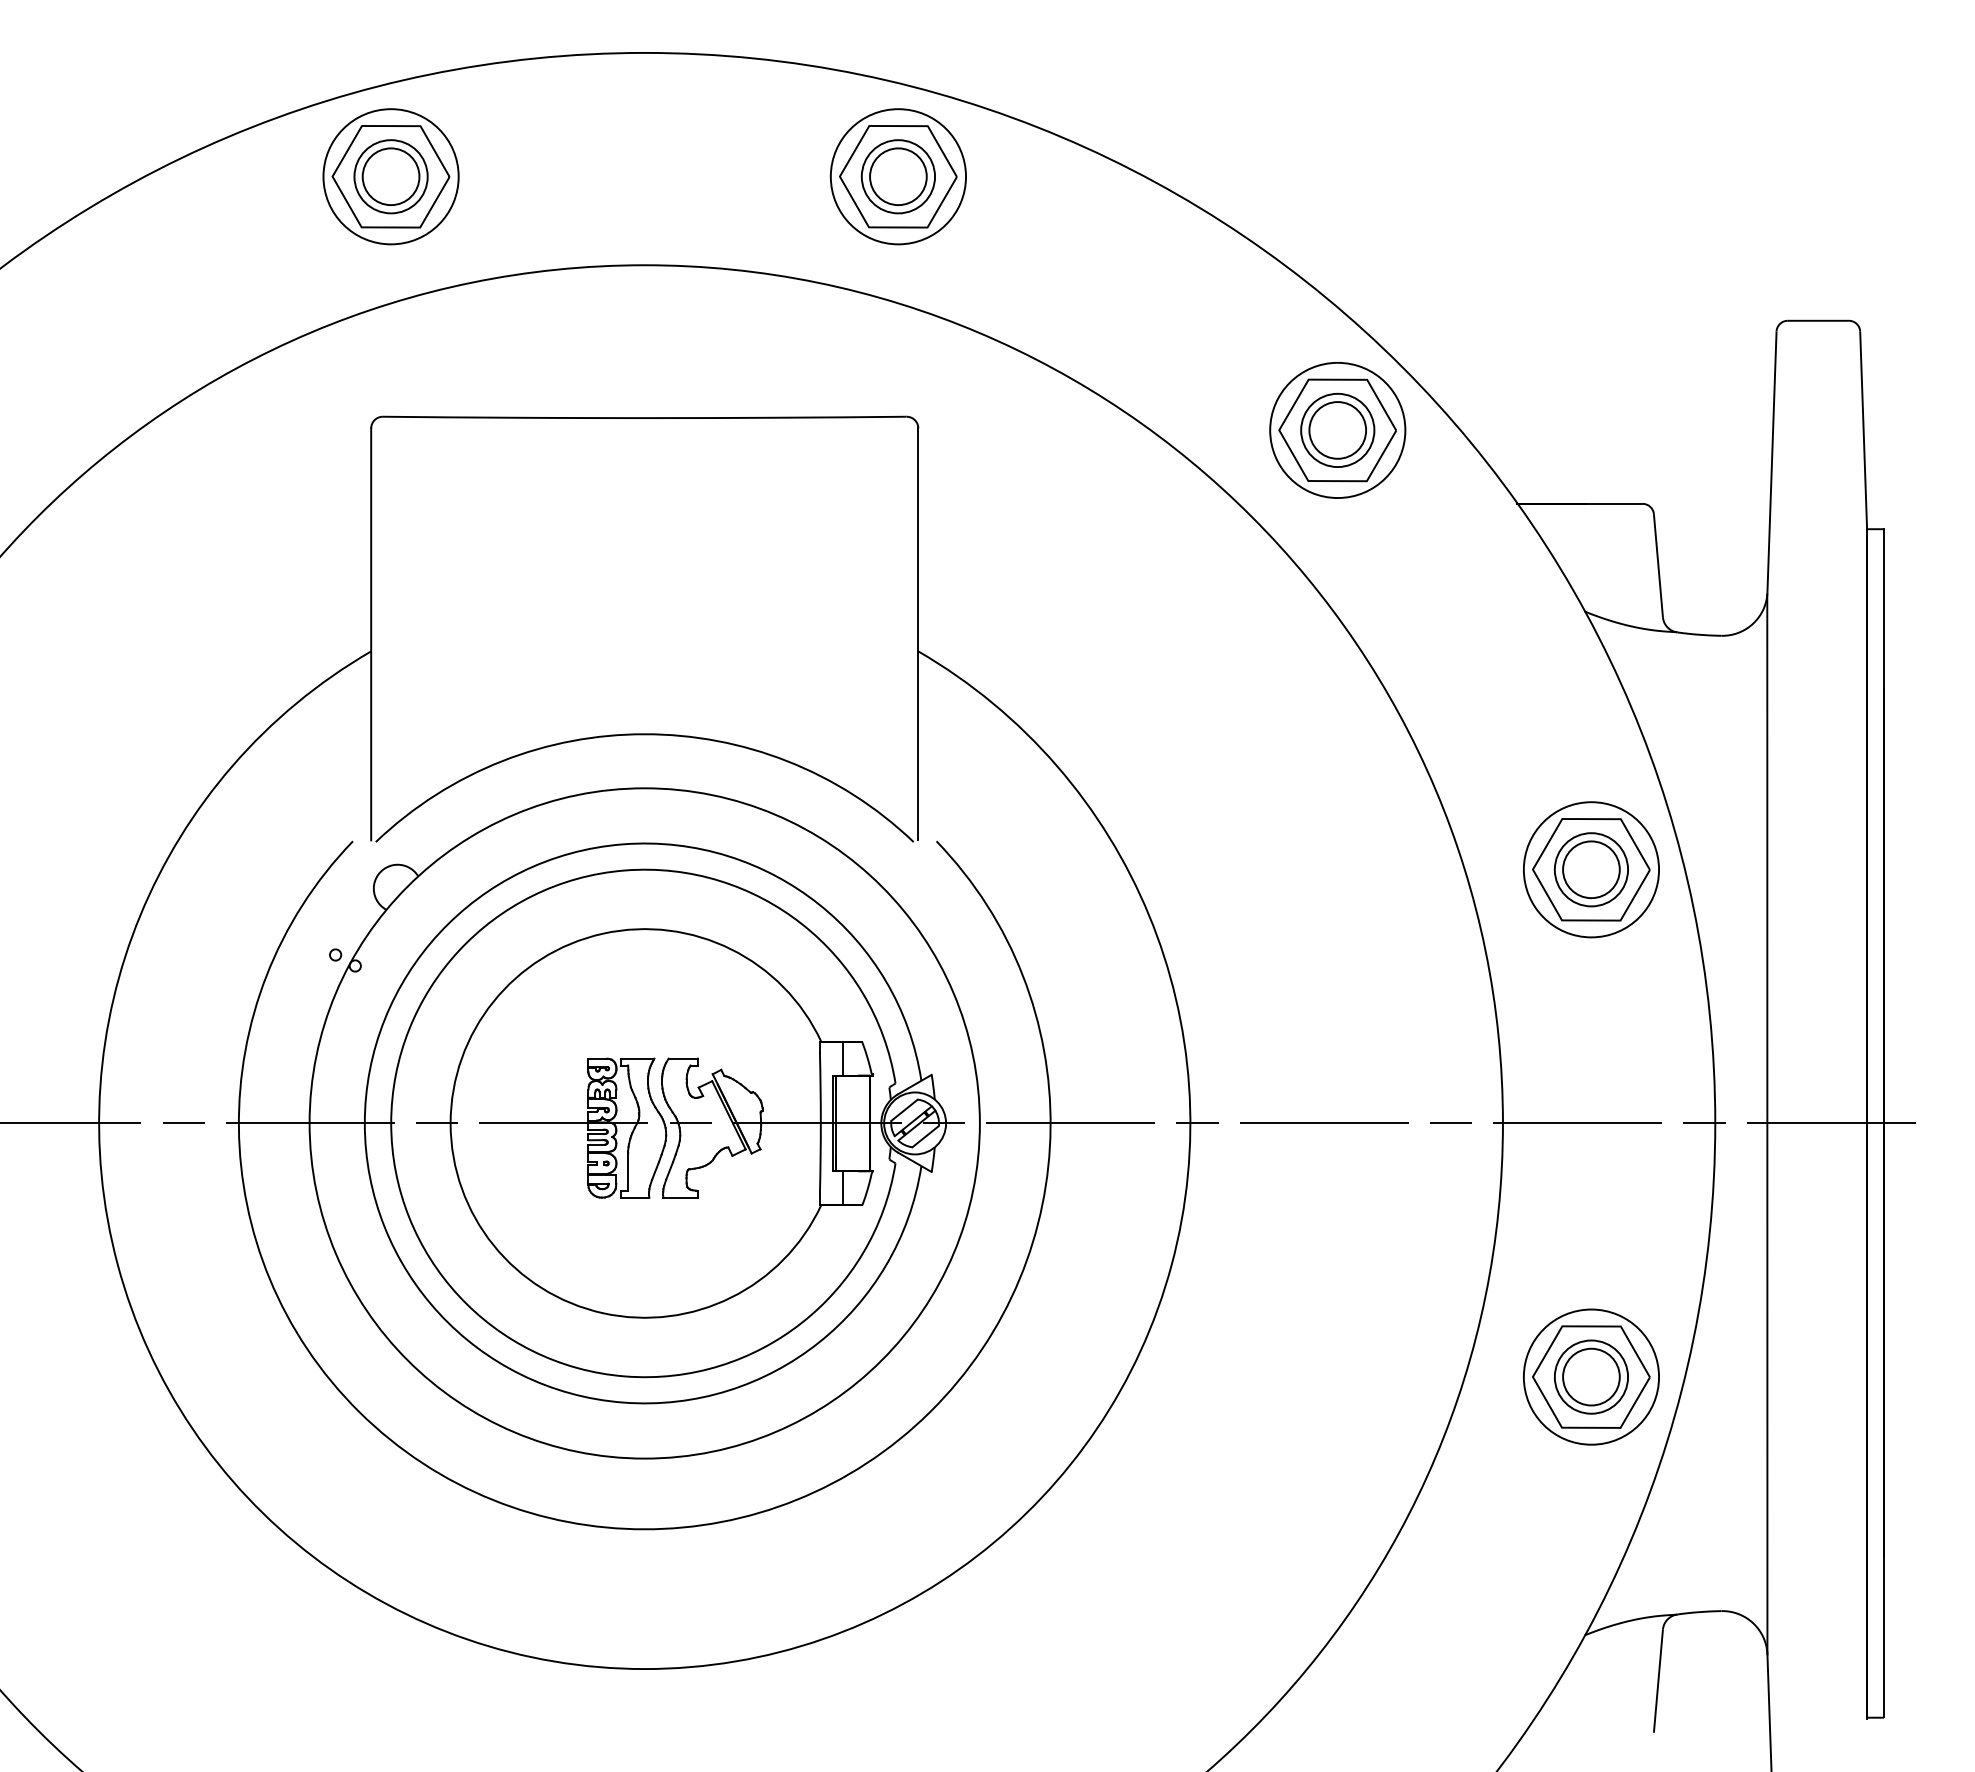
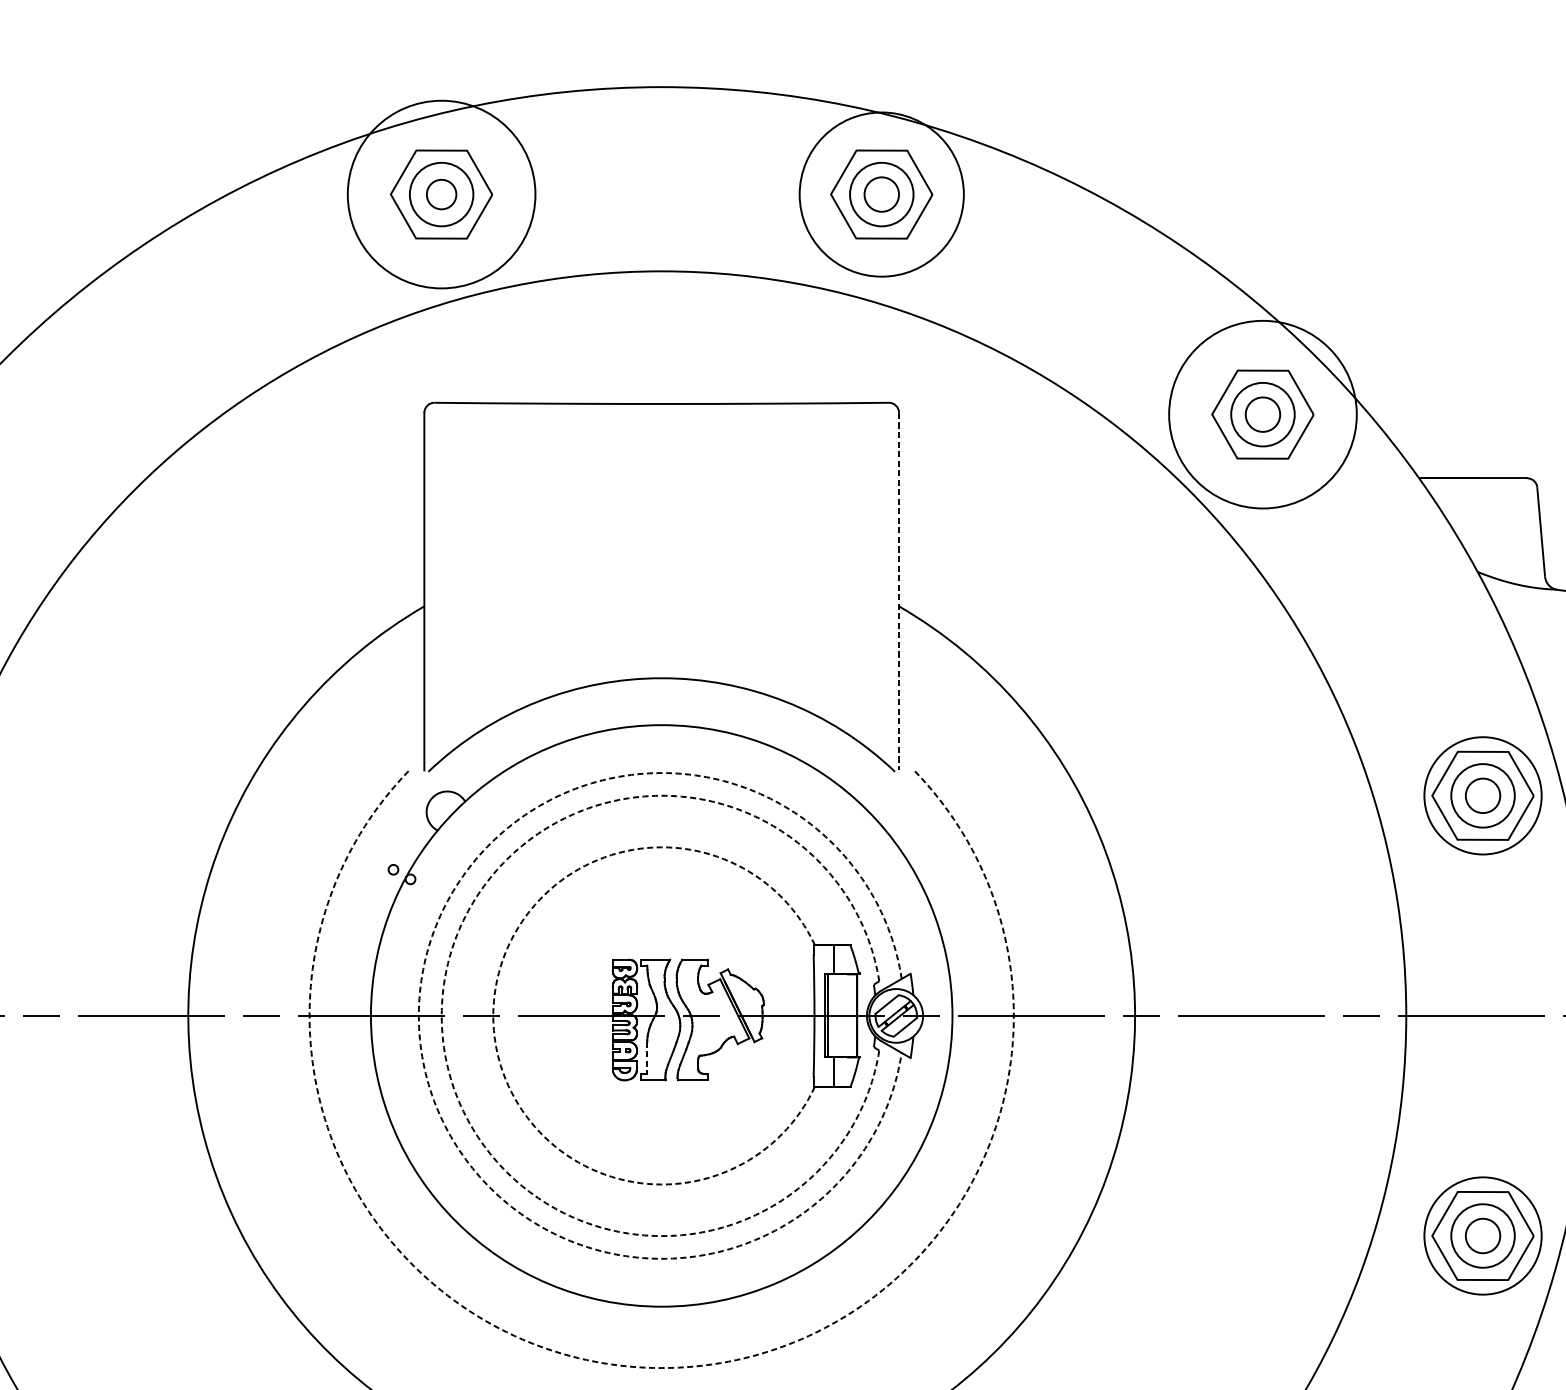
circle: (390, 176) -> (441, 194), size x0.6
circle: (390, 176) -> (441, 194), size x1.6
circle: (898, 176) -> (881, 194), size x0.7
circle: (898, 176) -> (881, 194), size x1.4
circle: (1337, 430) -> (1262, 414), size x0.7
circle: (1337, 430) -> (1262, 414), size x1.6
line: (918, 634) -> (899, 591), solid -> dashed
circle: (1591, 869) -> (1483, 795), size x0.7
arc: (364, 1123) -> (418, 1015), solid -> dashed
arc: (391, 1123) -> (441, 1015), solid -> dashed
arc: (450, 1123) -> (493, 1015), solid -> dashed
line: (628, 1171) -> (647, 1057), solid -> dashed
circle: (1591, 1376) -> (1483, 1235), size x0.7
arc: (644, 1529) -> (661, 1368), solid -> dashed

